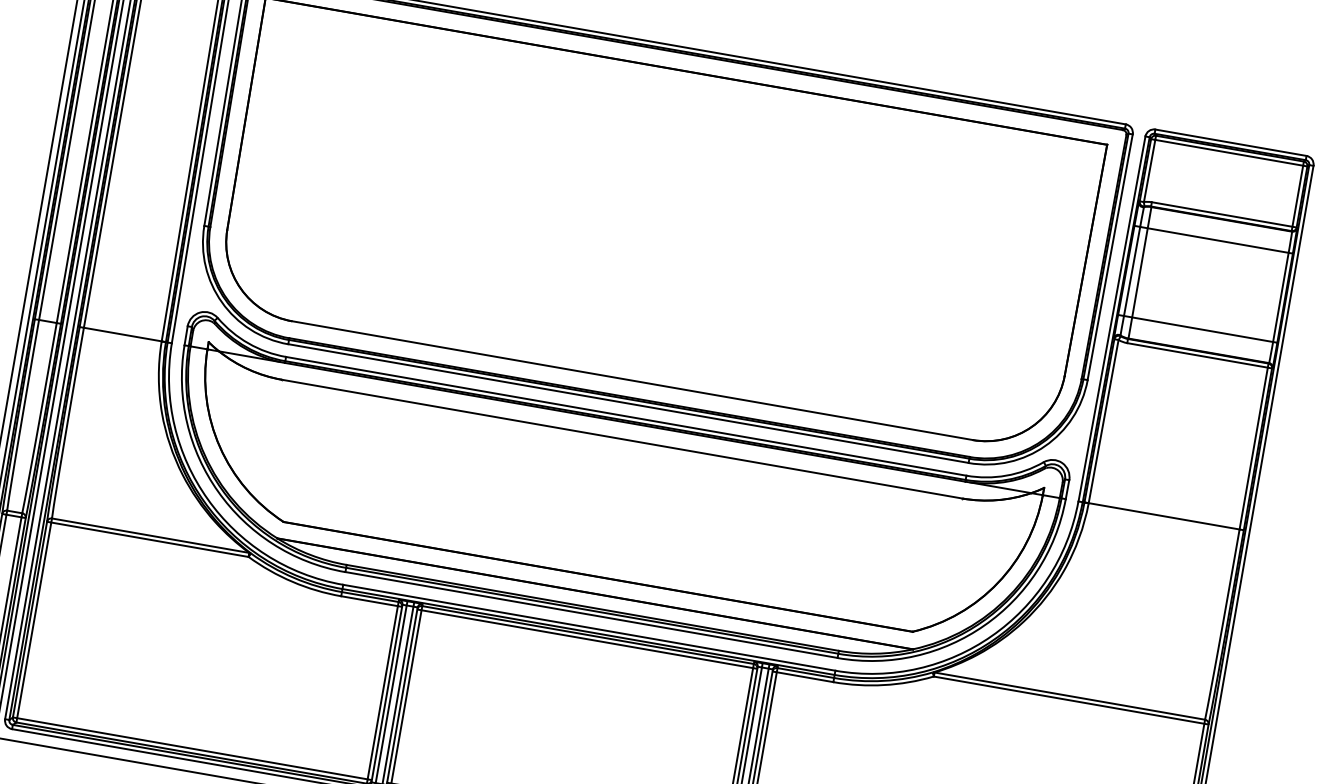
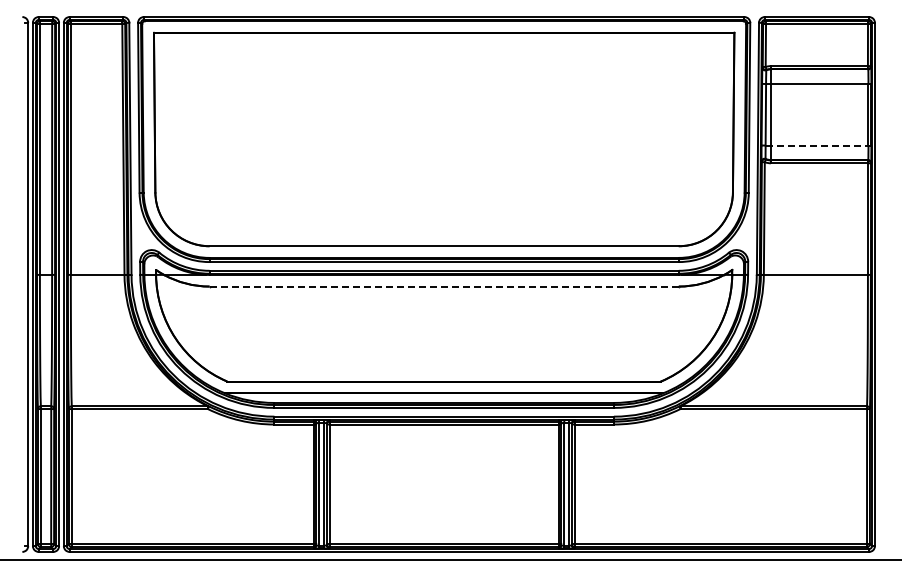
line: (1200, 329) -> (818, 145), solid -> dashed
line: (622, 439) -> (444, 286), solid -> dashed

